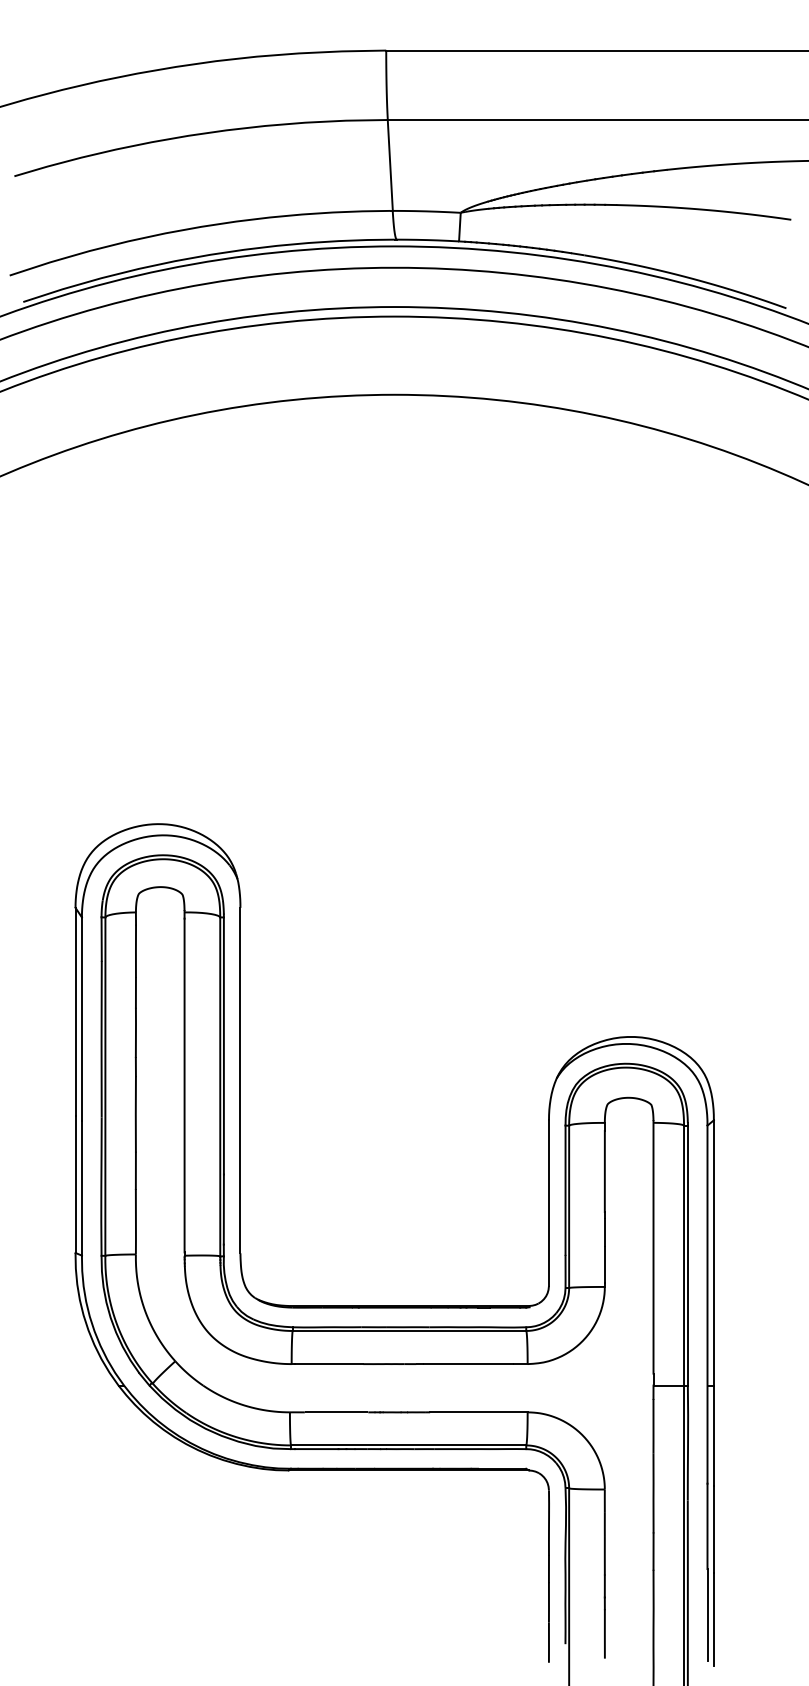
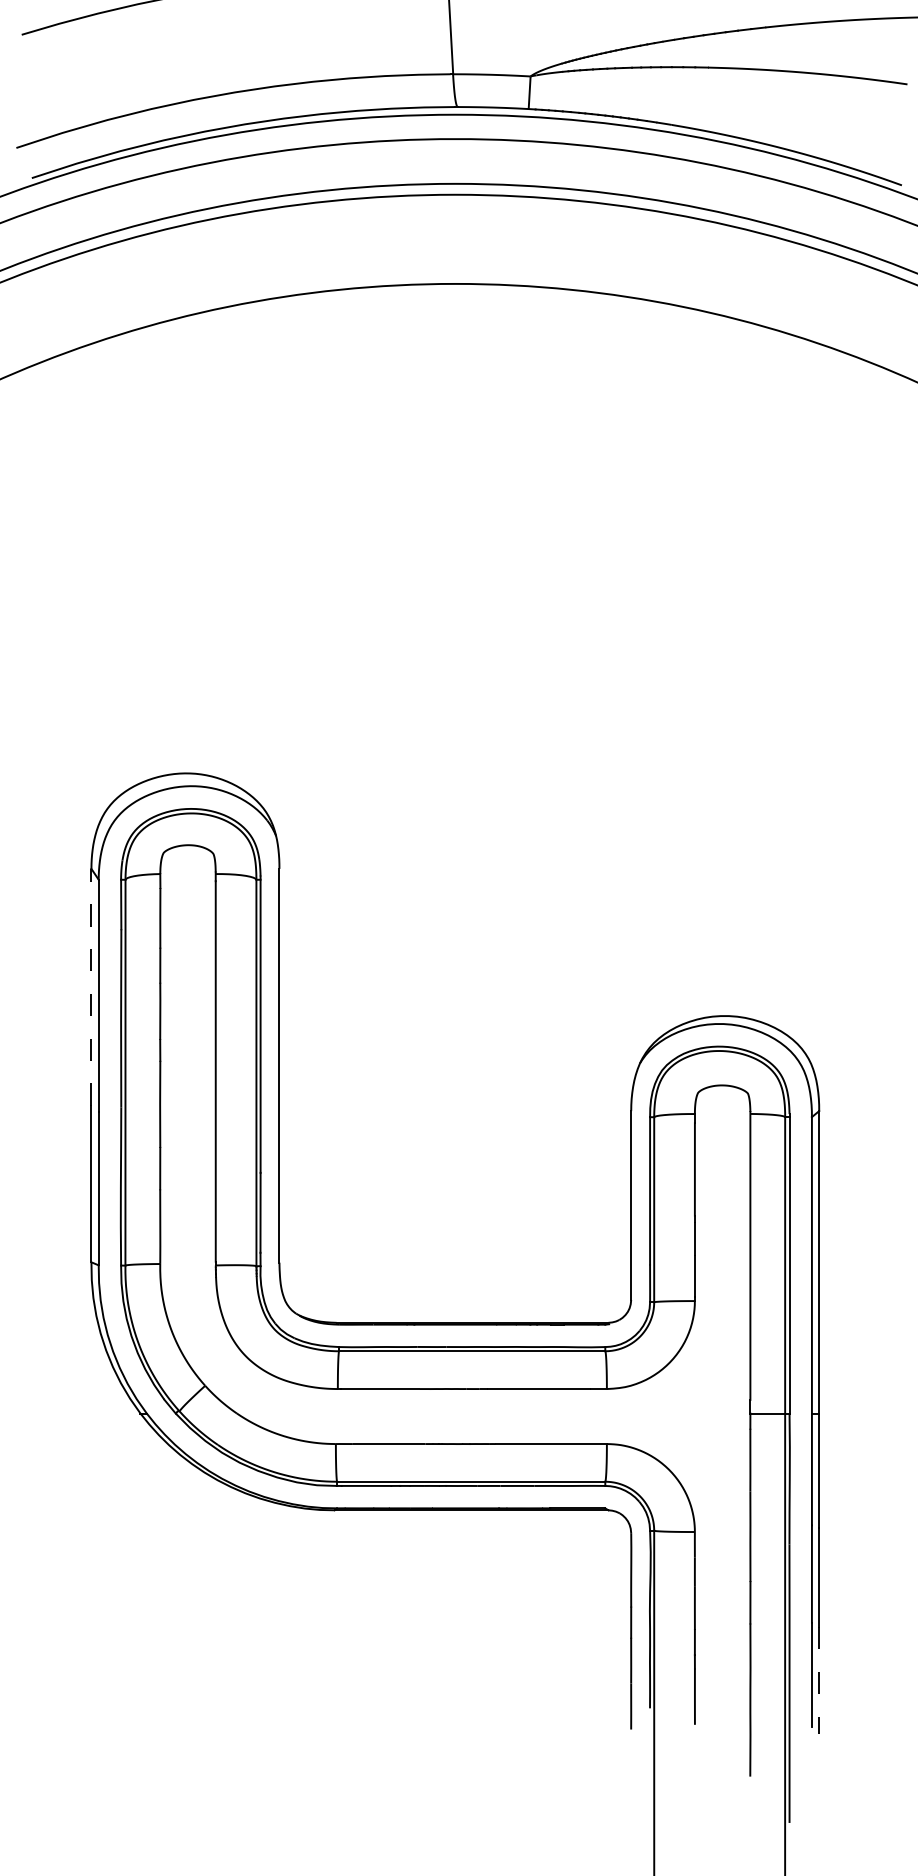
line: (75, 1011) -> (91, 987), solid -> dashed
line: (713, 1619) -> (818, 1680), solid -> dashed

